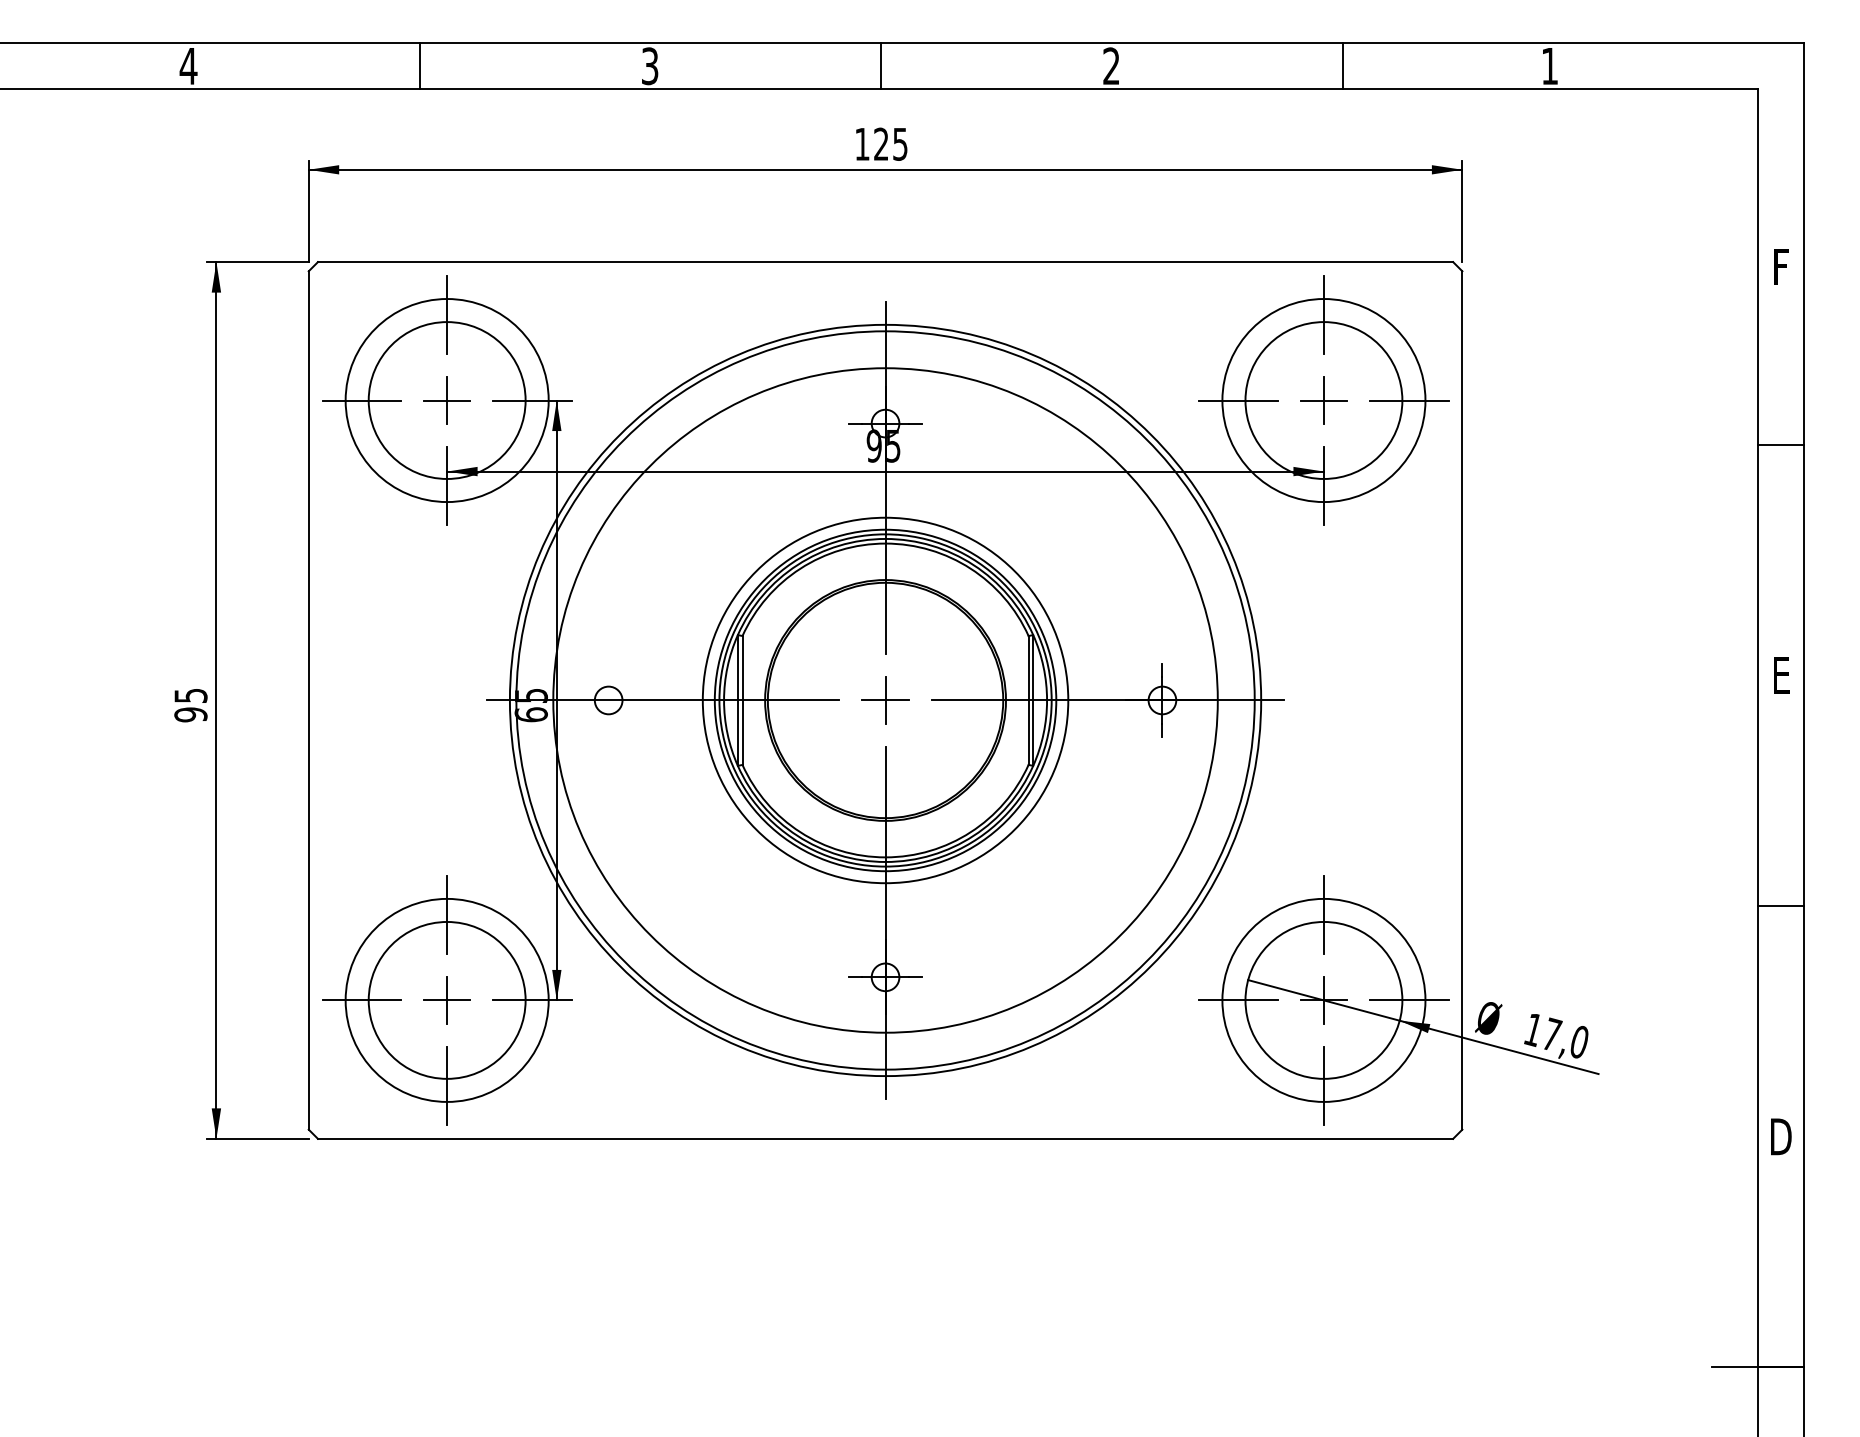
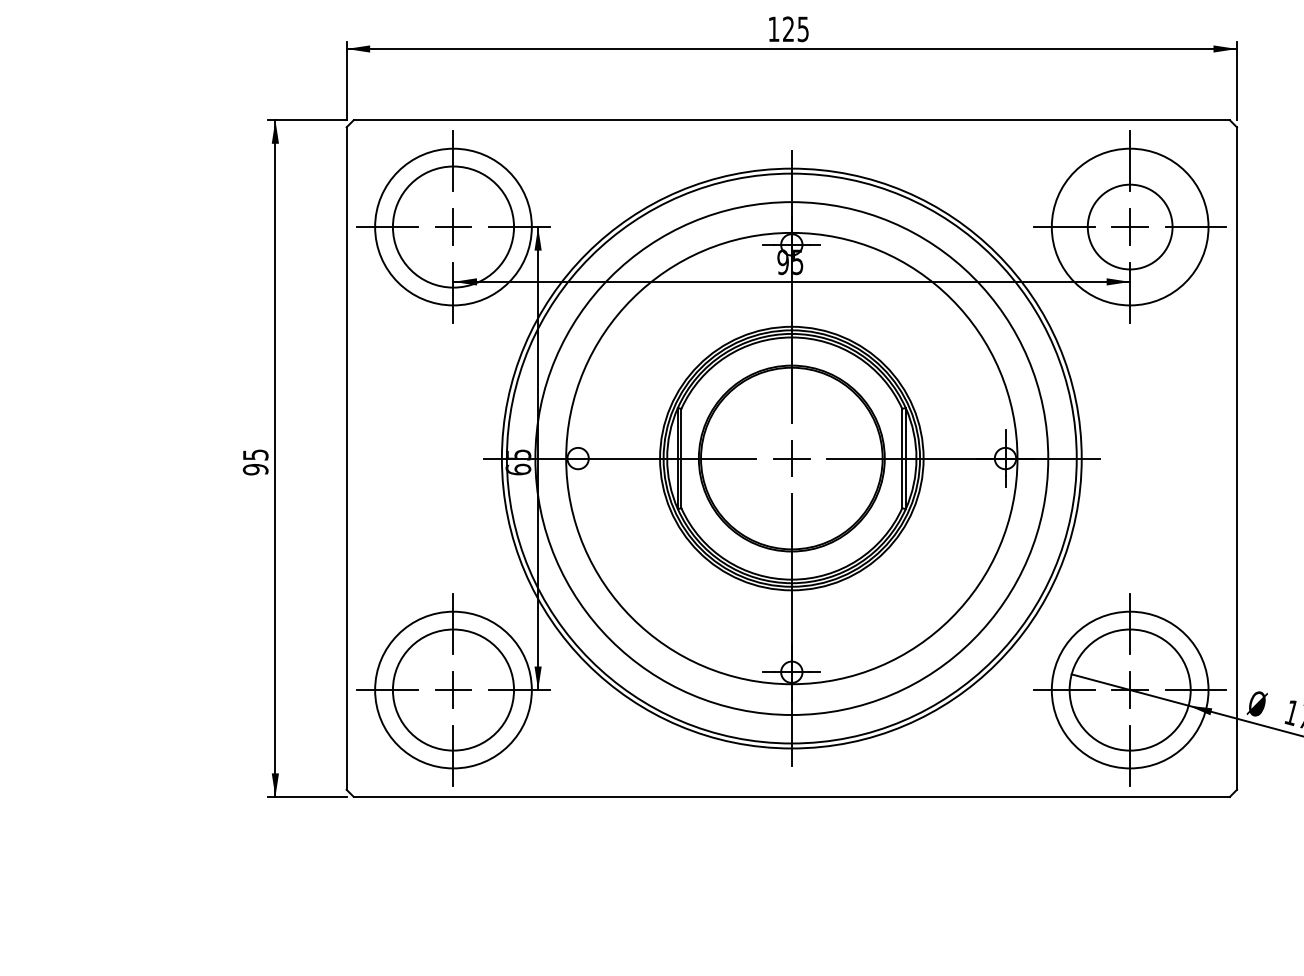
circle: (1323, 400) -> (1129, 227), size x0.7
circle: (885, 700) -> (791, 458), size x1.6

